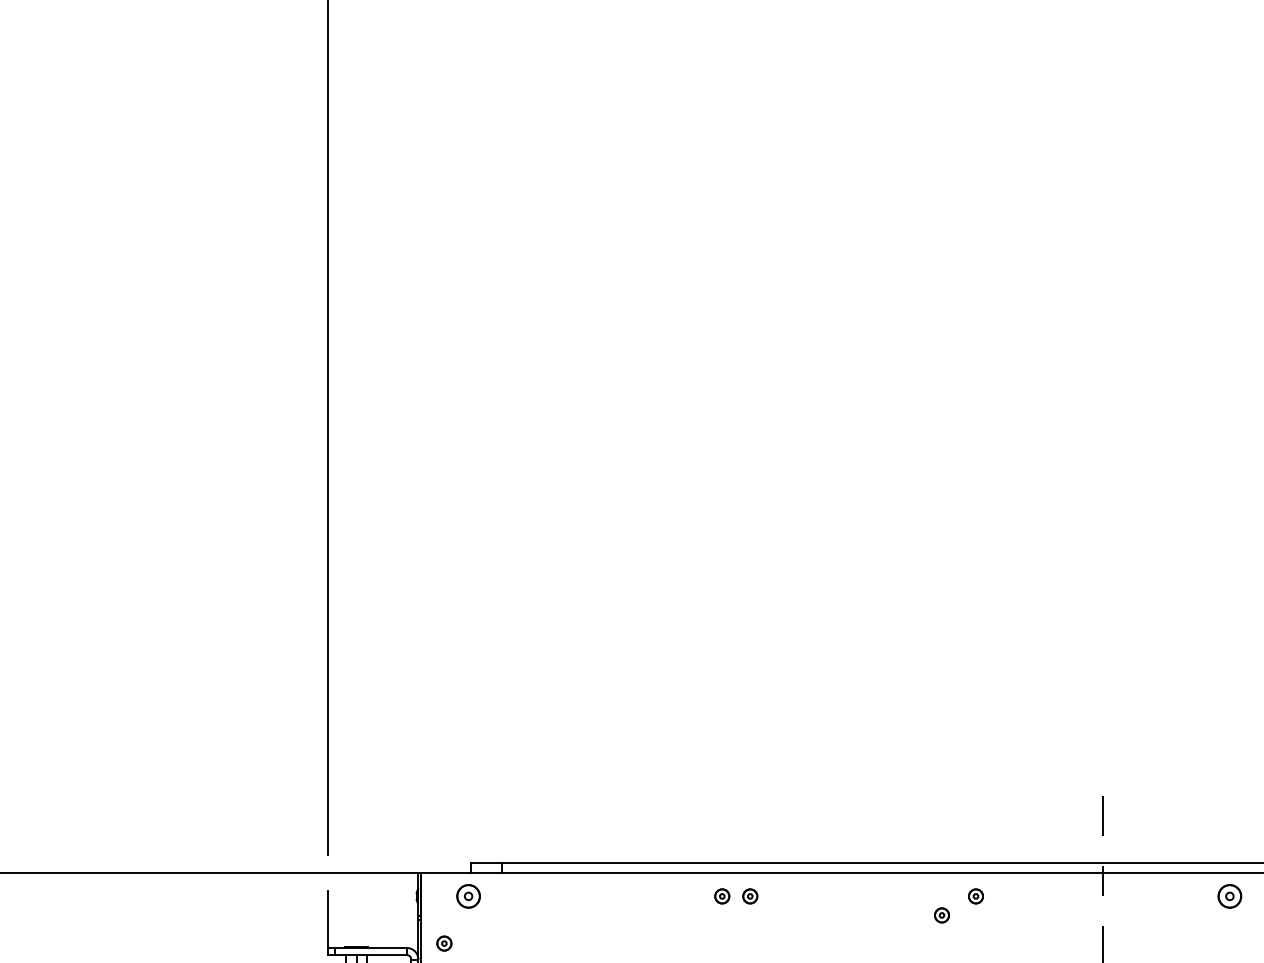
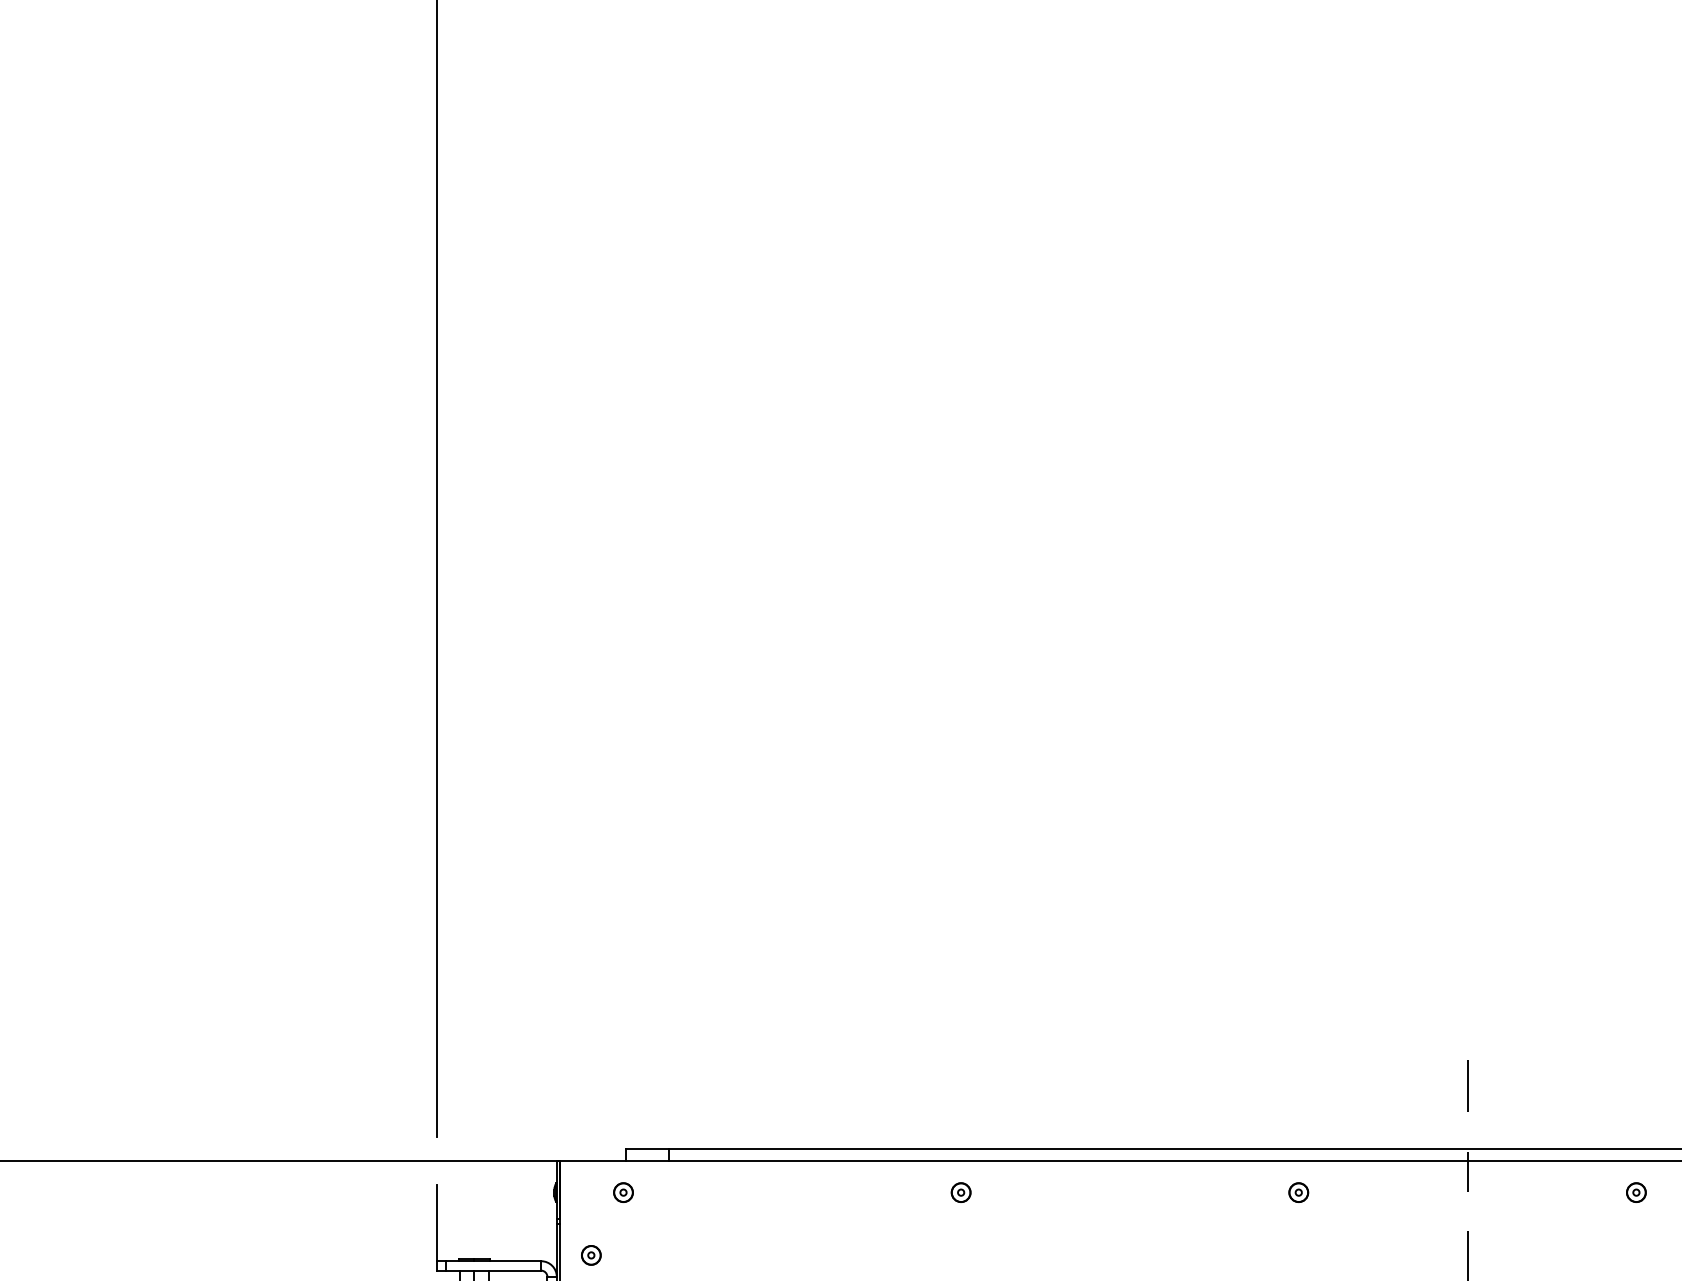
part: (468, 896) -> (623, 1192), size x0.62
part: (750, 896) -> (998, 1192), removed
part: (1229, 896) -> (1636, 1192), size x0.62
part: (941, 915) -> (1252, 1218), removed

